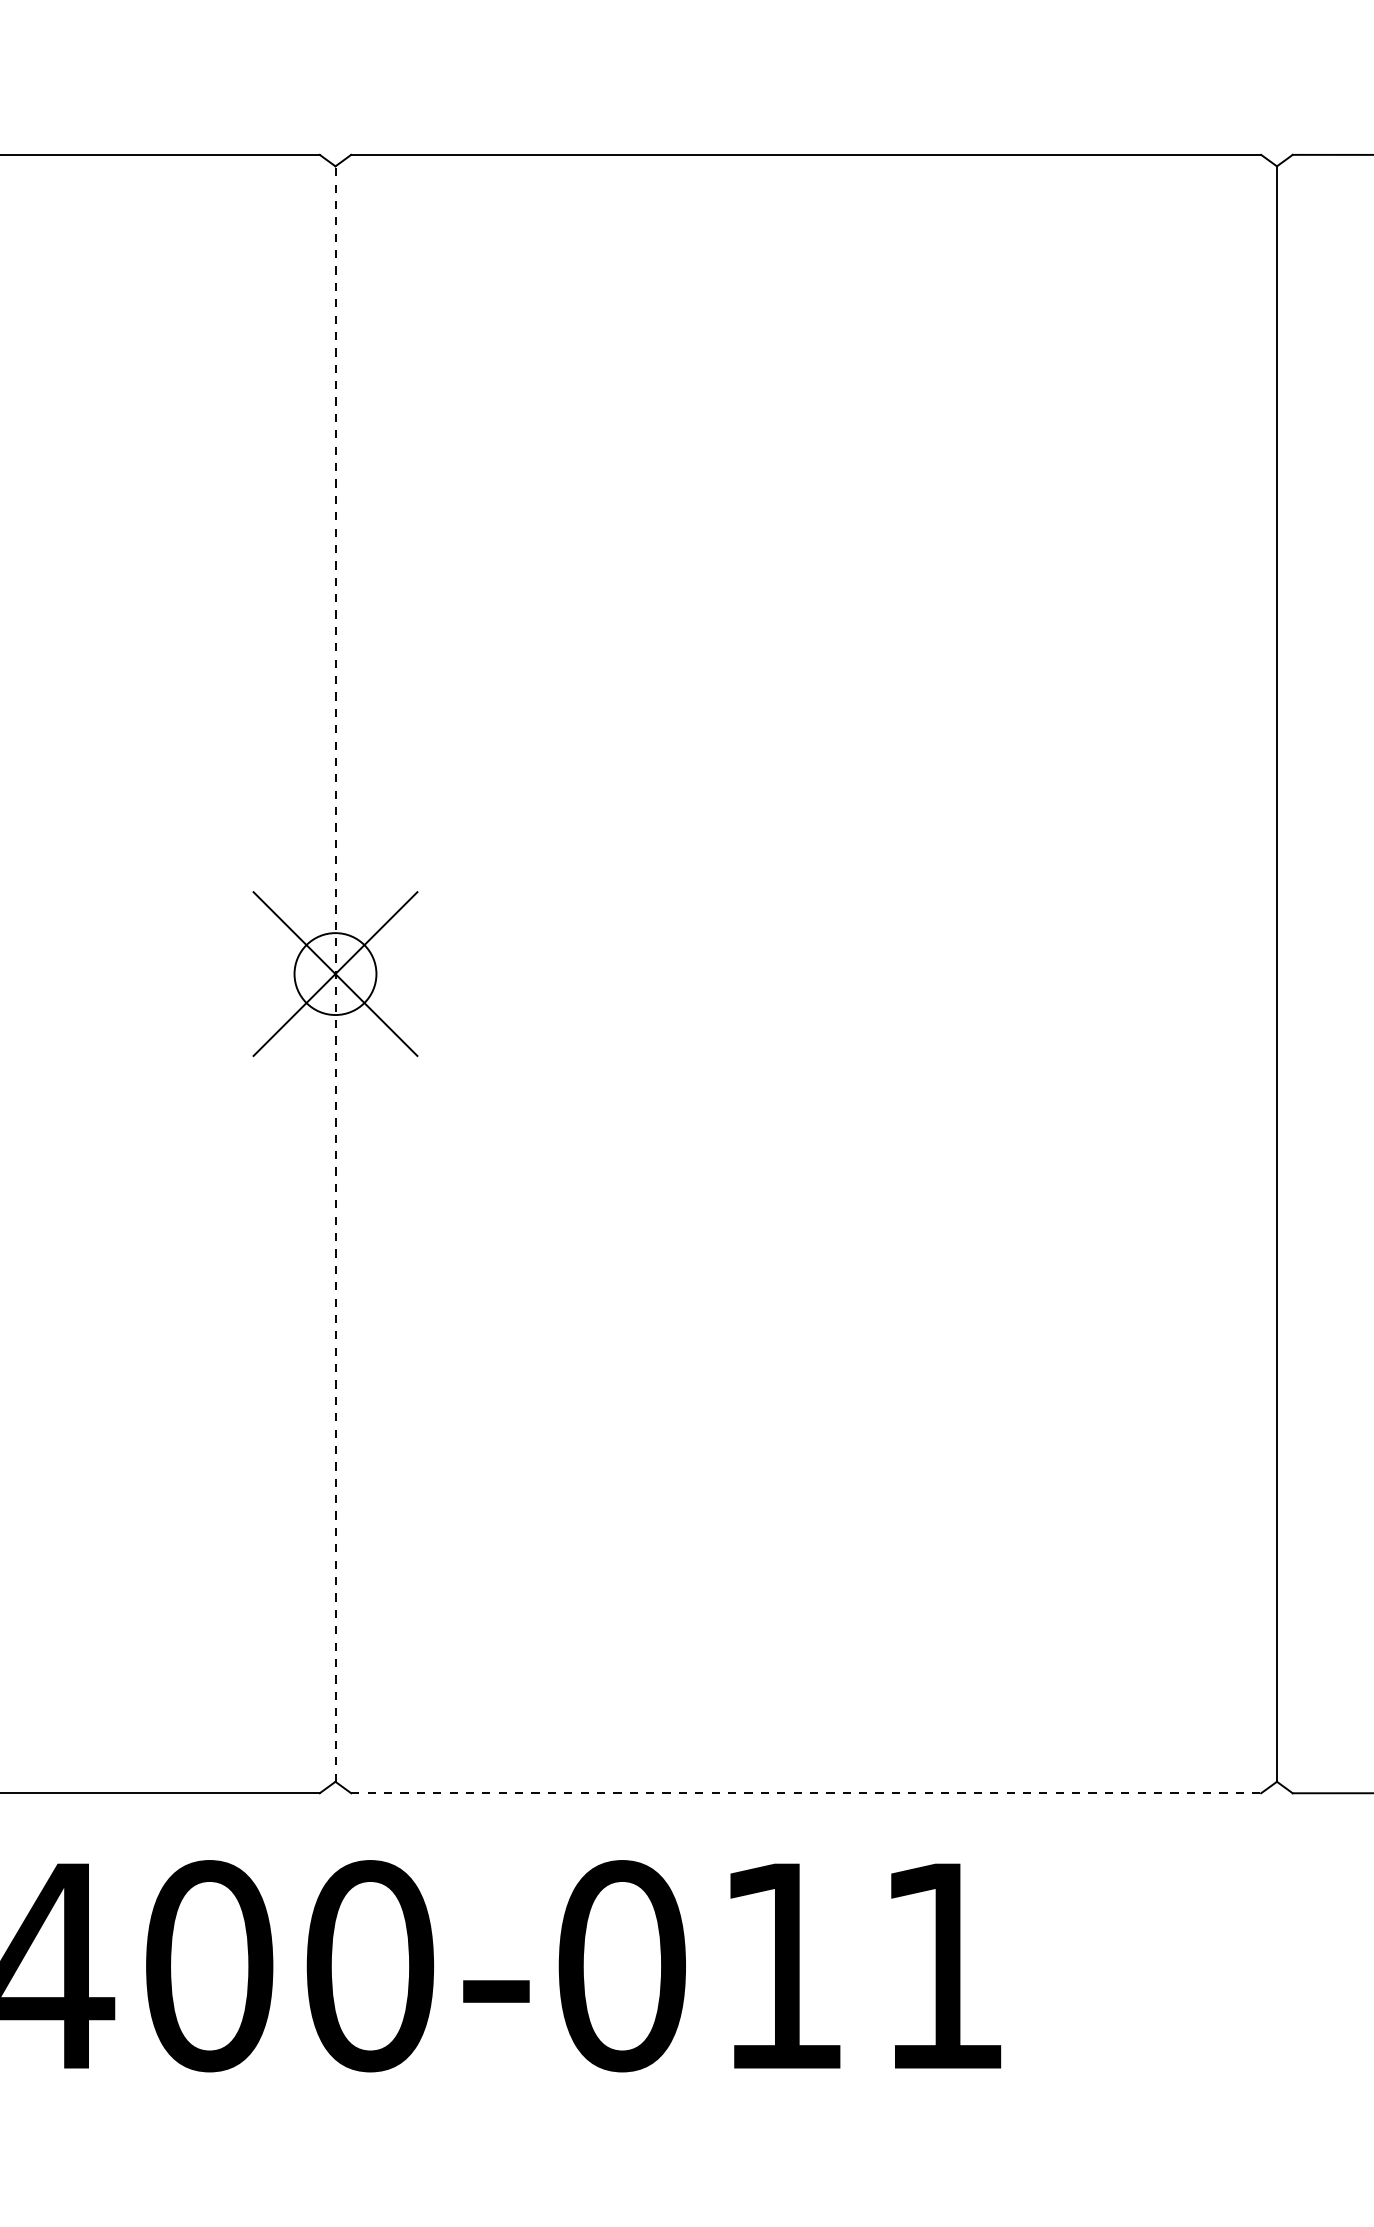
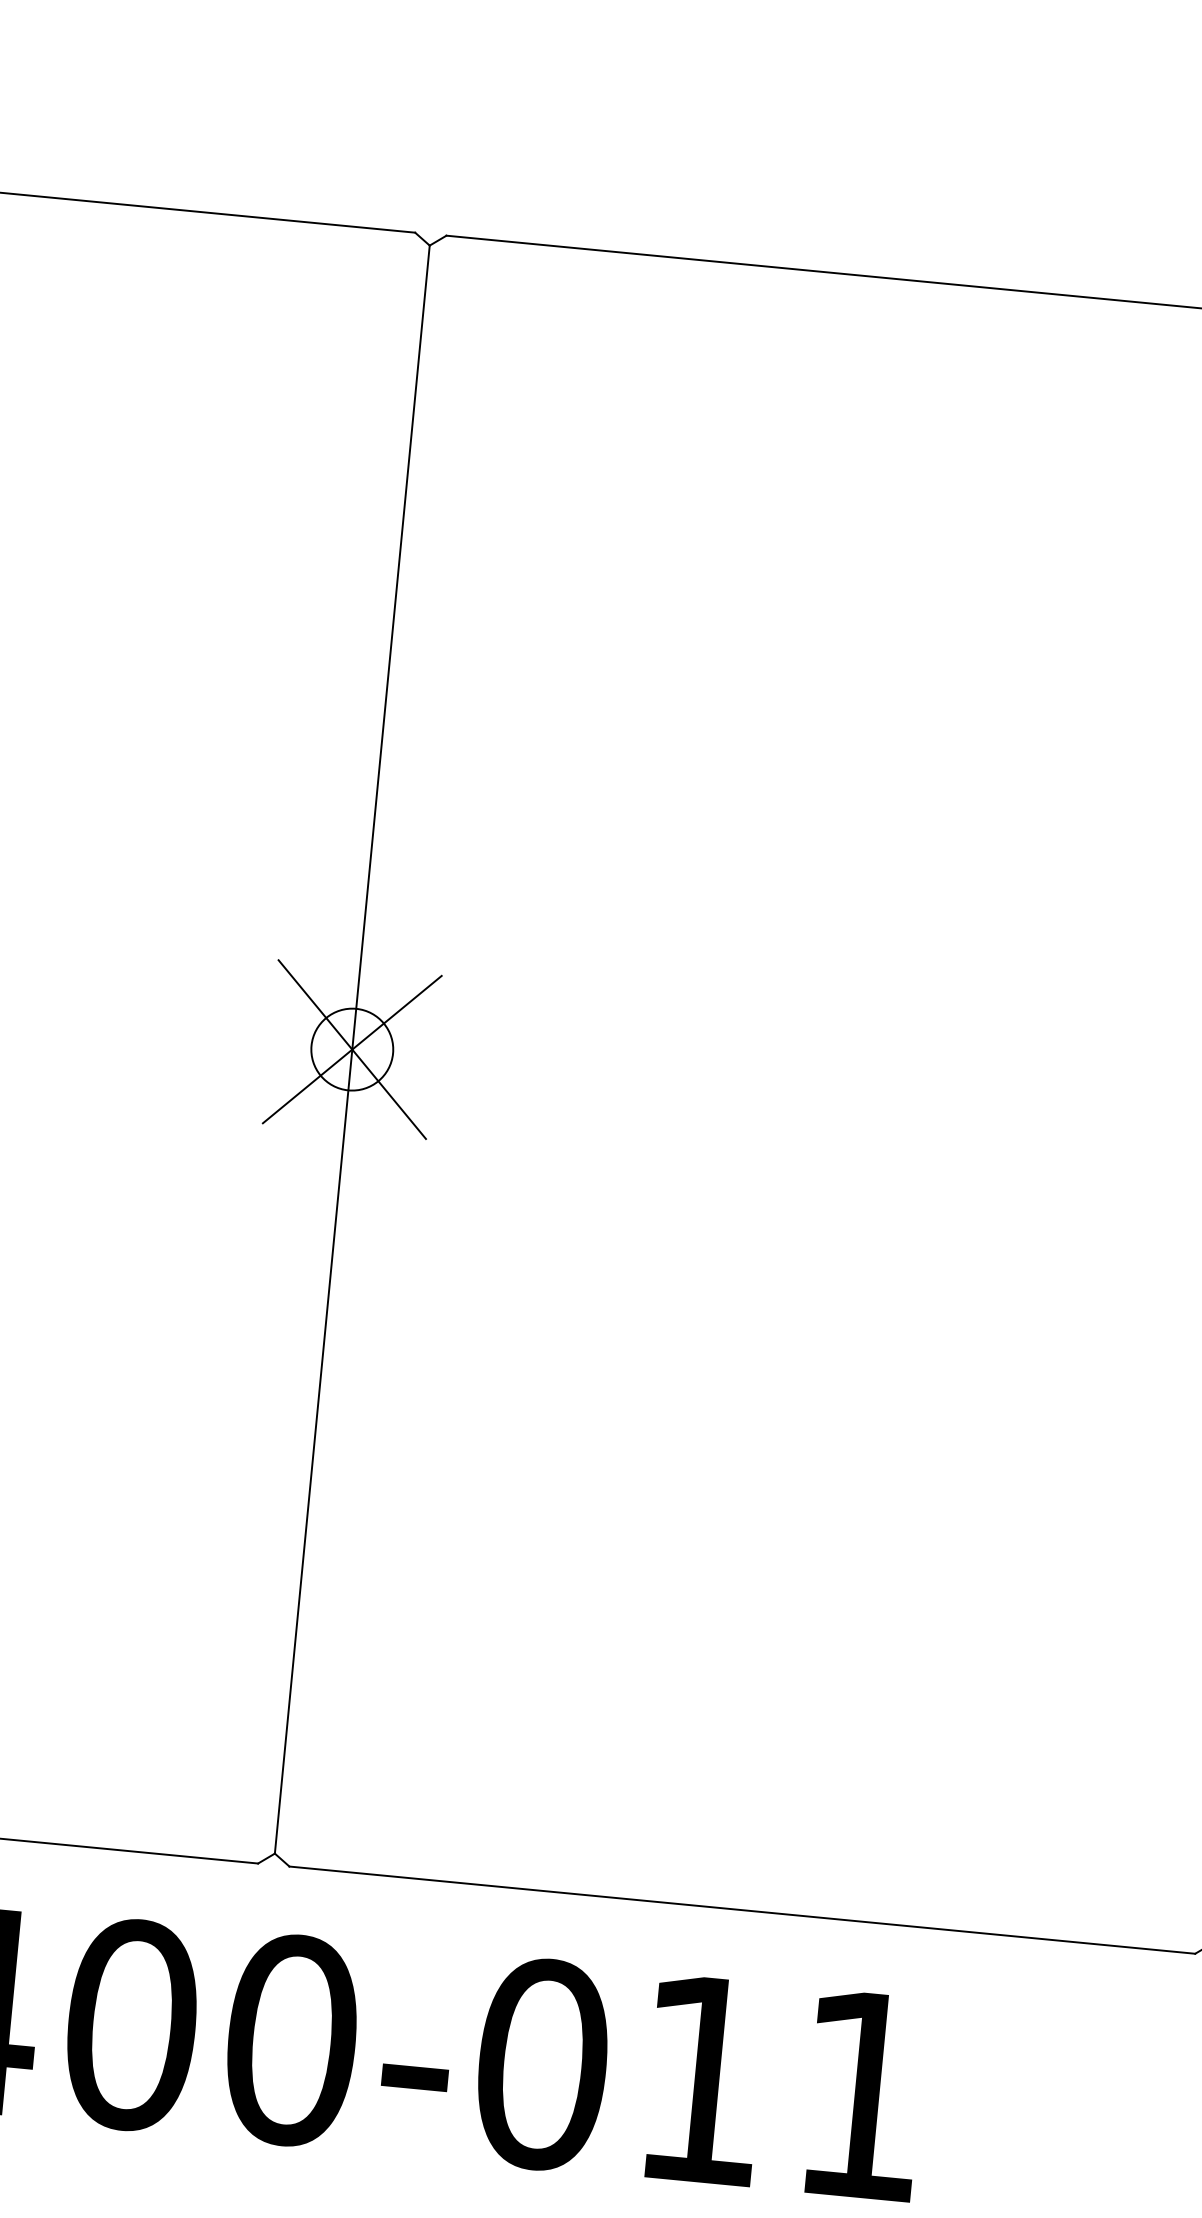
line: (335, 974) -> (352, 1050), dashed -> solid
line: (806, 1793) -> (742, 1910), dashed -> solid

